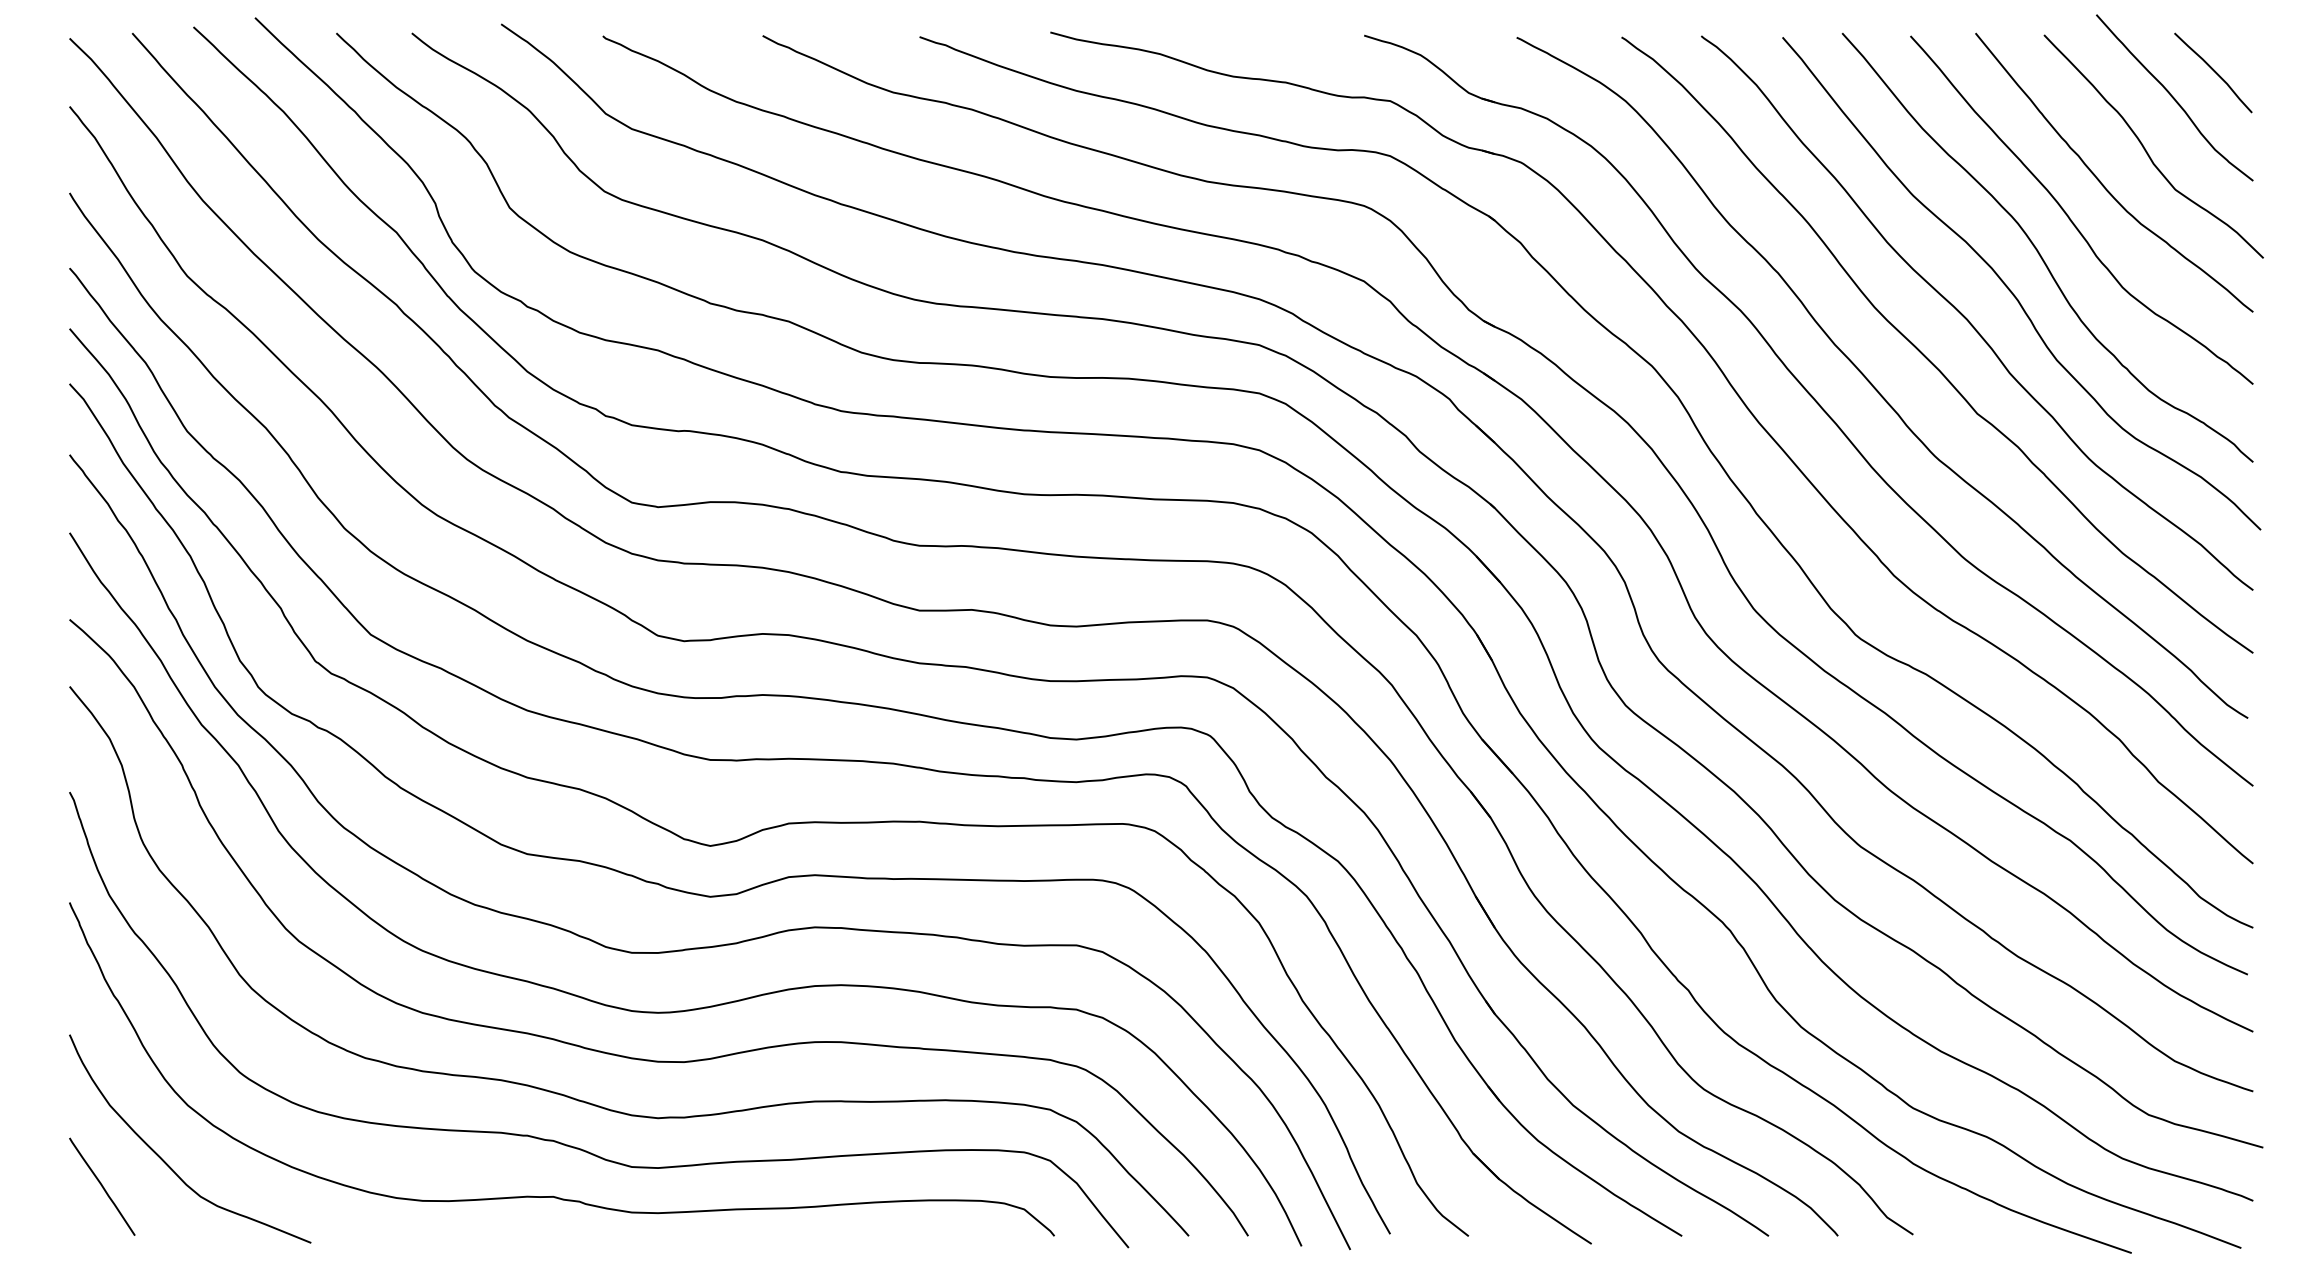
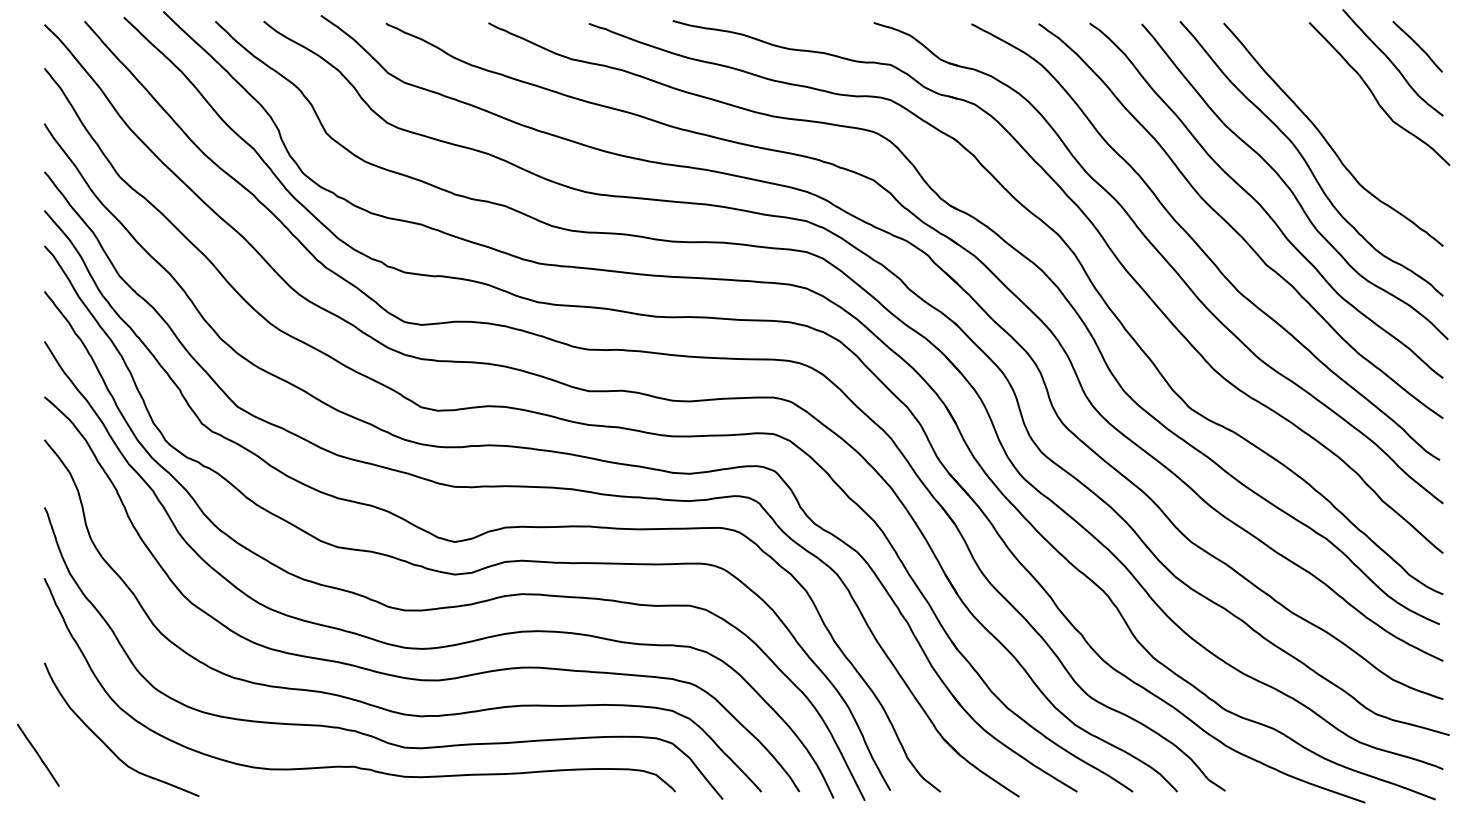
curve: (2103, 183) -> (1347, 117), removed
line: (102, 1185) -> (38, 754), moved

